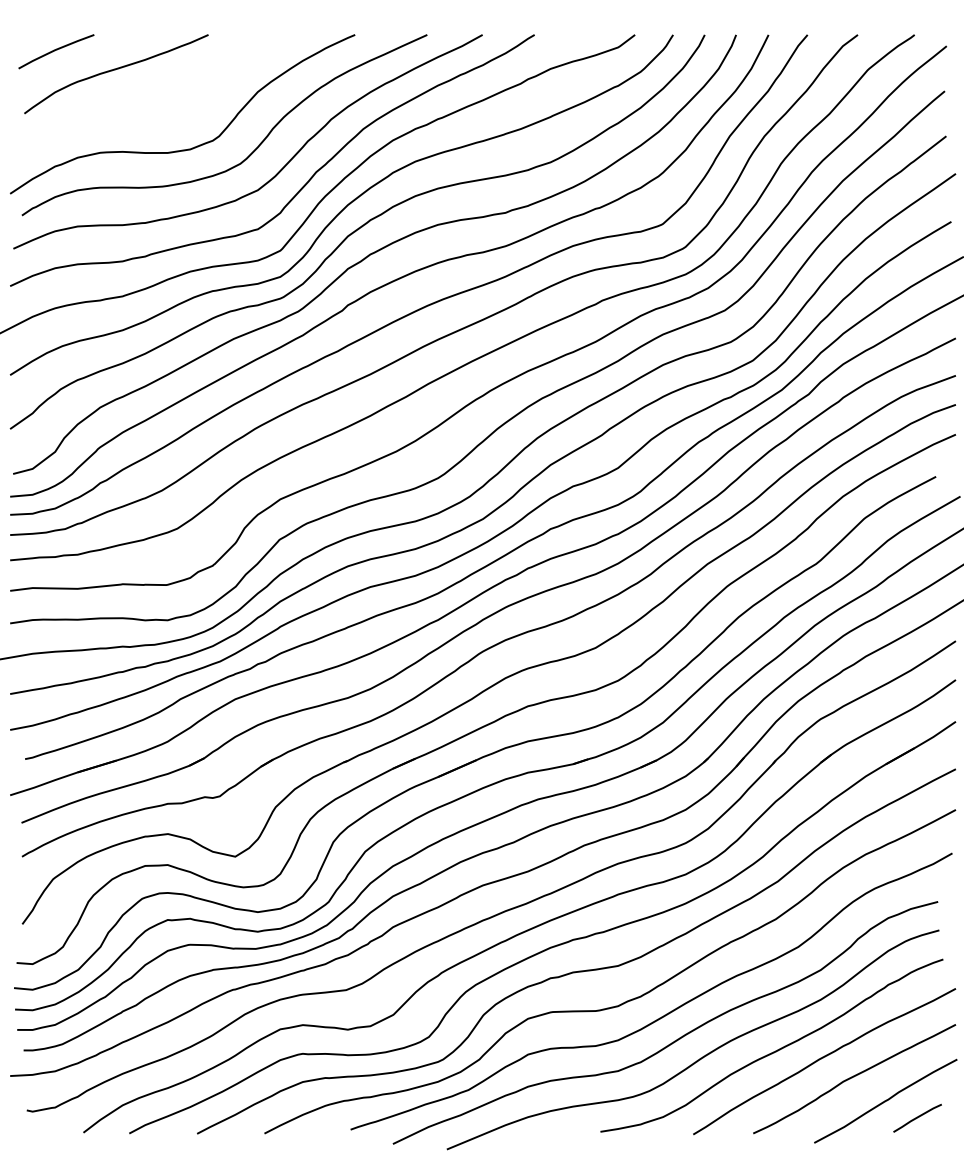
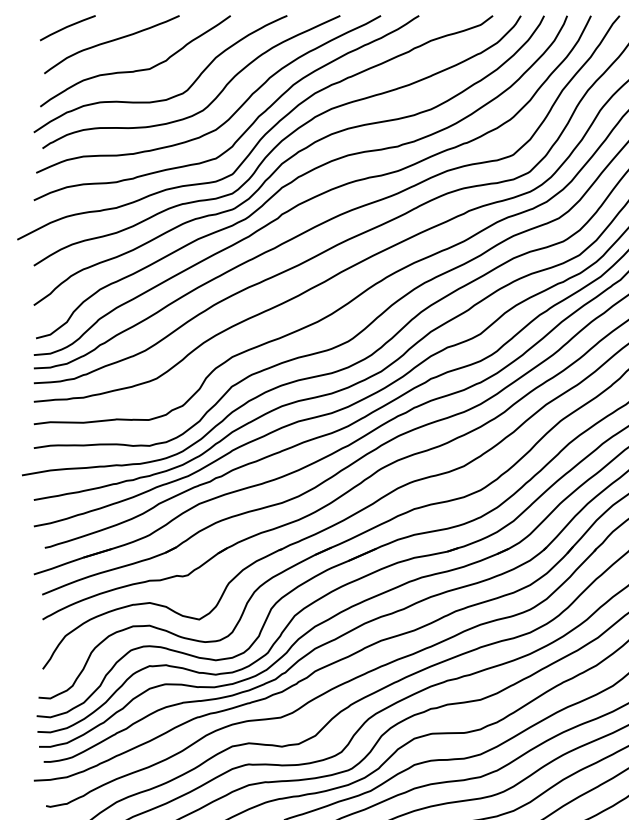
curve: (151, 108) -> (137, 69), added

